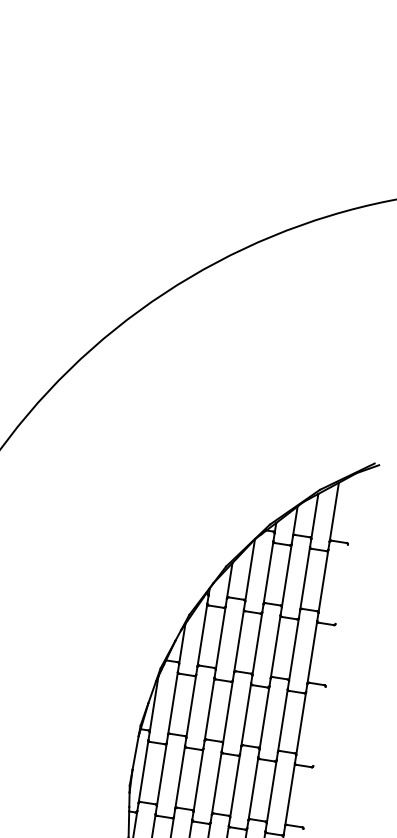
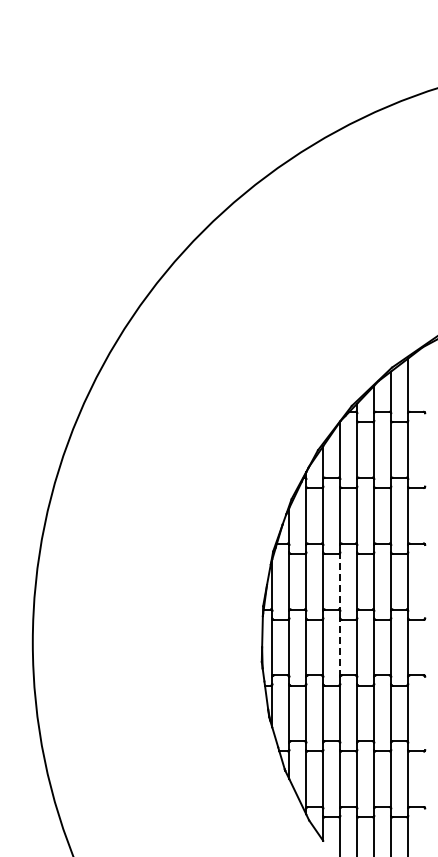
line: (228, 713) -> (340, 582), solid -> dashed
line: (217, 783) -> (340, 647), solid -> dashed

